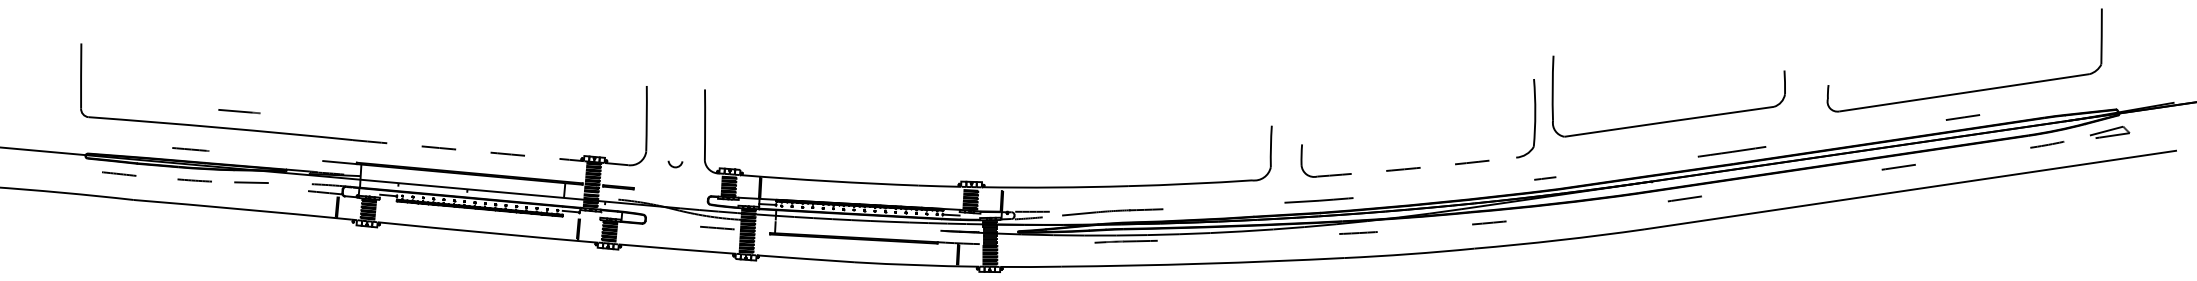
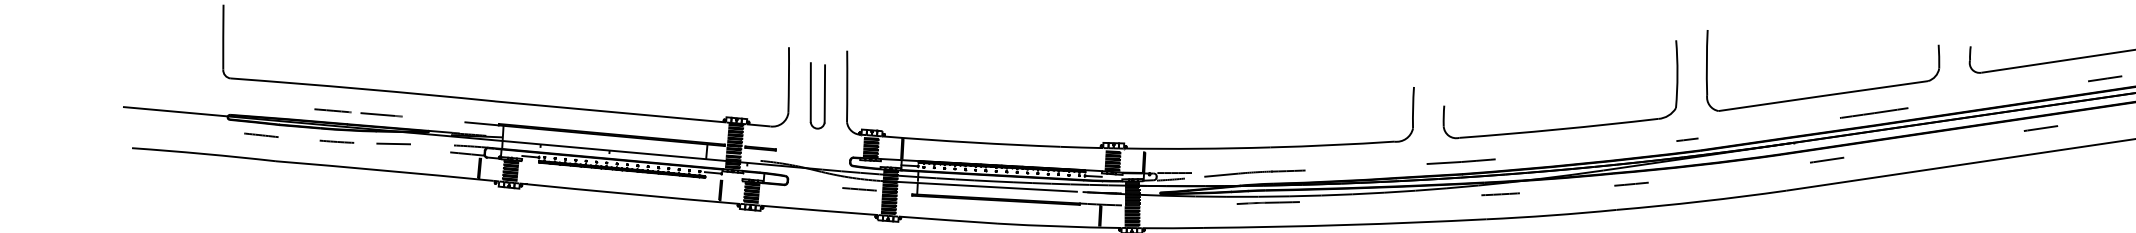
line: (239, 111) -> (381, 114), moved
part: (1668, 120) -> (1822, 94), moved
line: (668, 130) -> (810, 91), added
line: (682, 132) -> (824, 93), added
arc: (468, 150) -> (610, 111), dashed -> solid
arc: (1416, 168) -> (1558, 129), dashed -> solid
line: (850, 225) -> (992, 186), added

